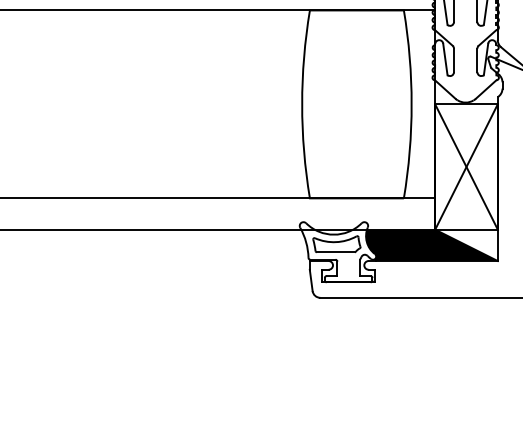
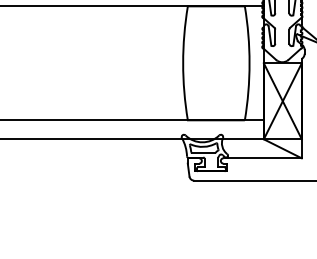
fill: (431, 244) -> (261, 148), removed

